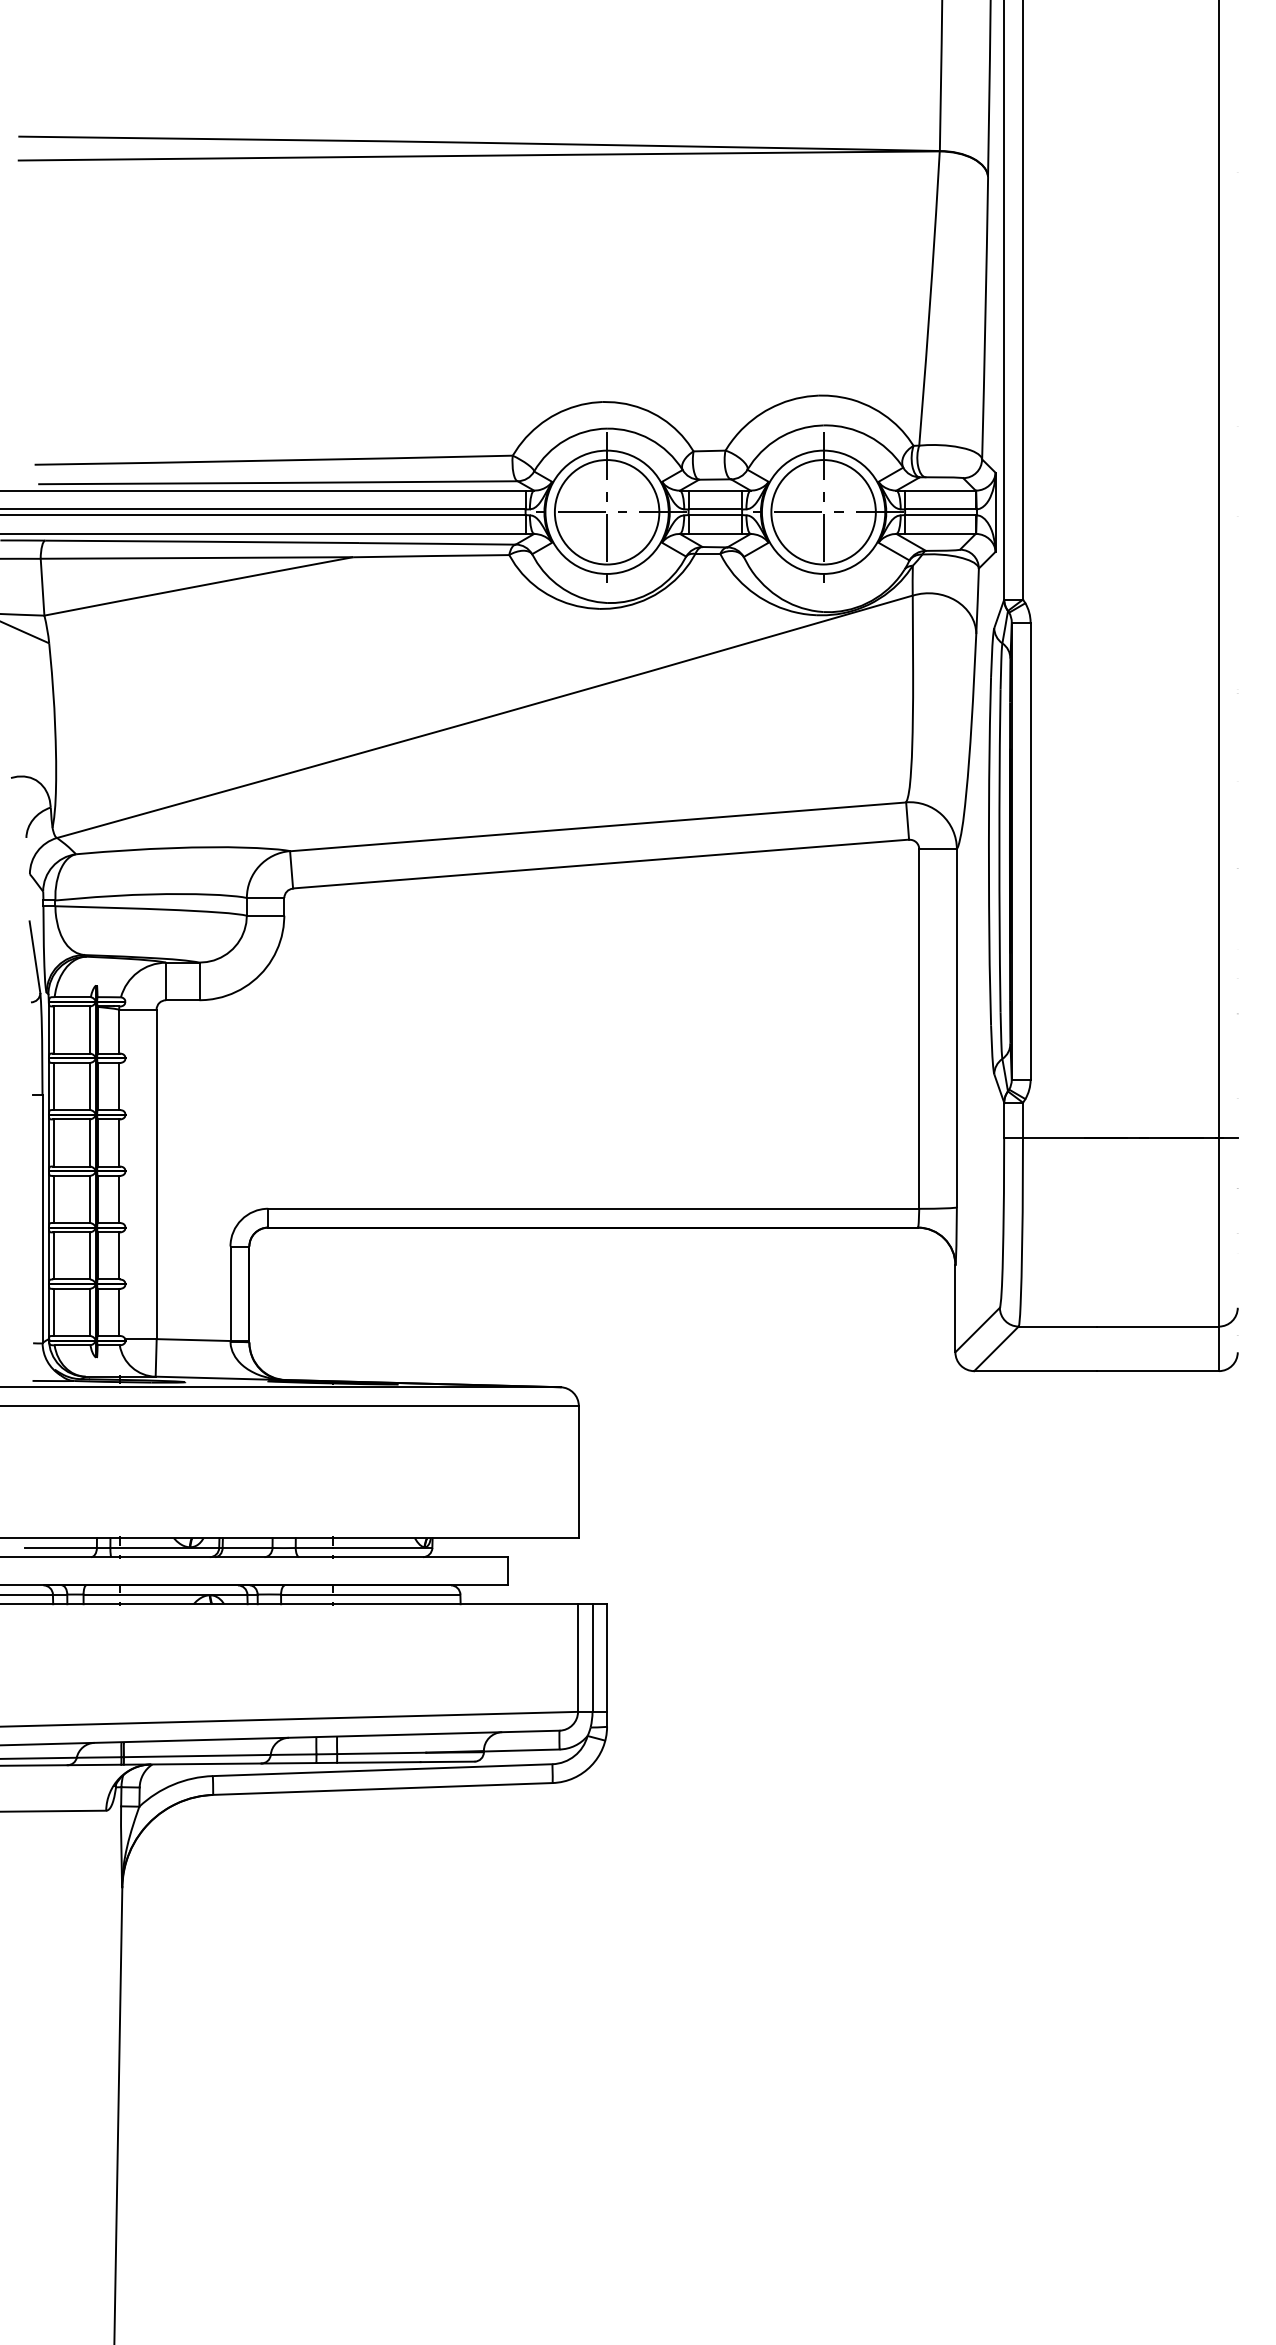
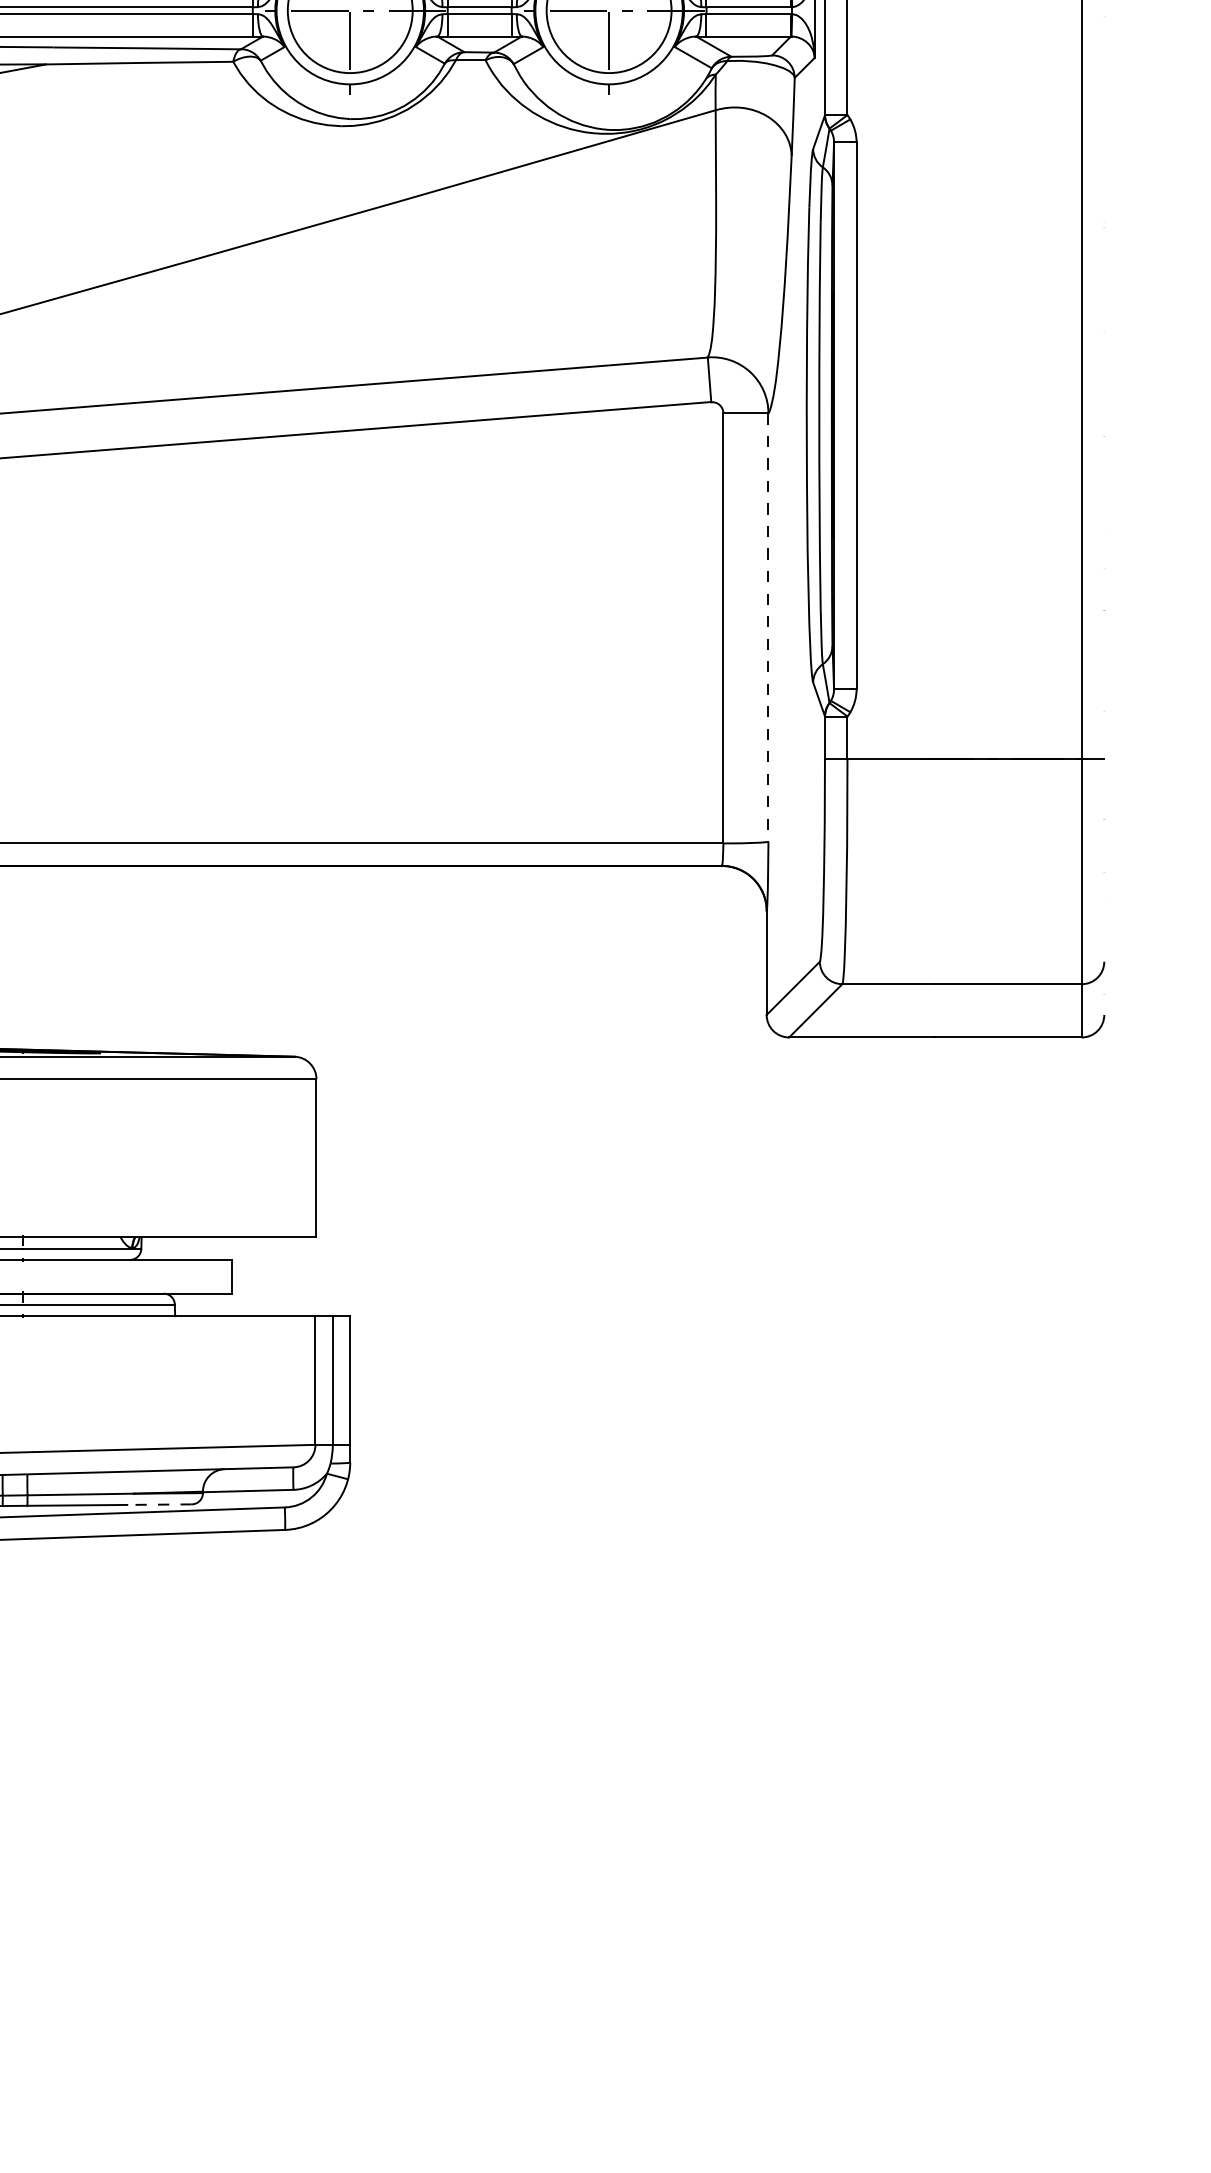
line: (956, 1028) -> (767, 627), solid -> dashed
line: (447, 1761) -> (159, 1504), solid -> dashed

